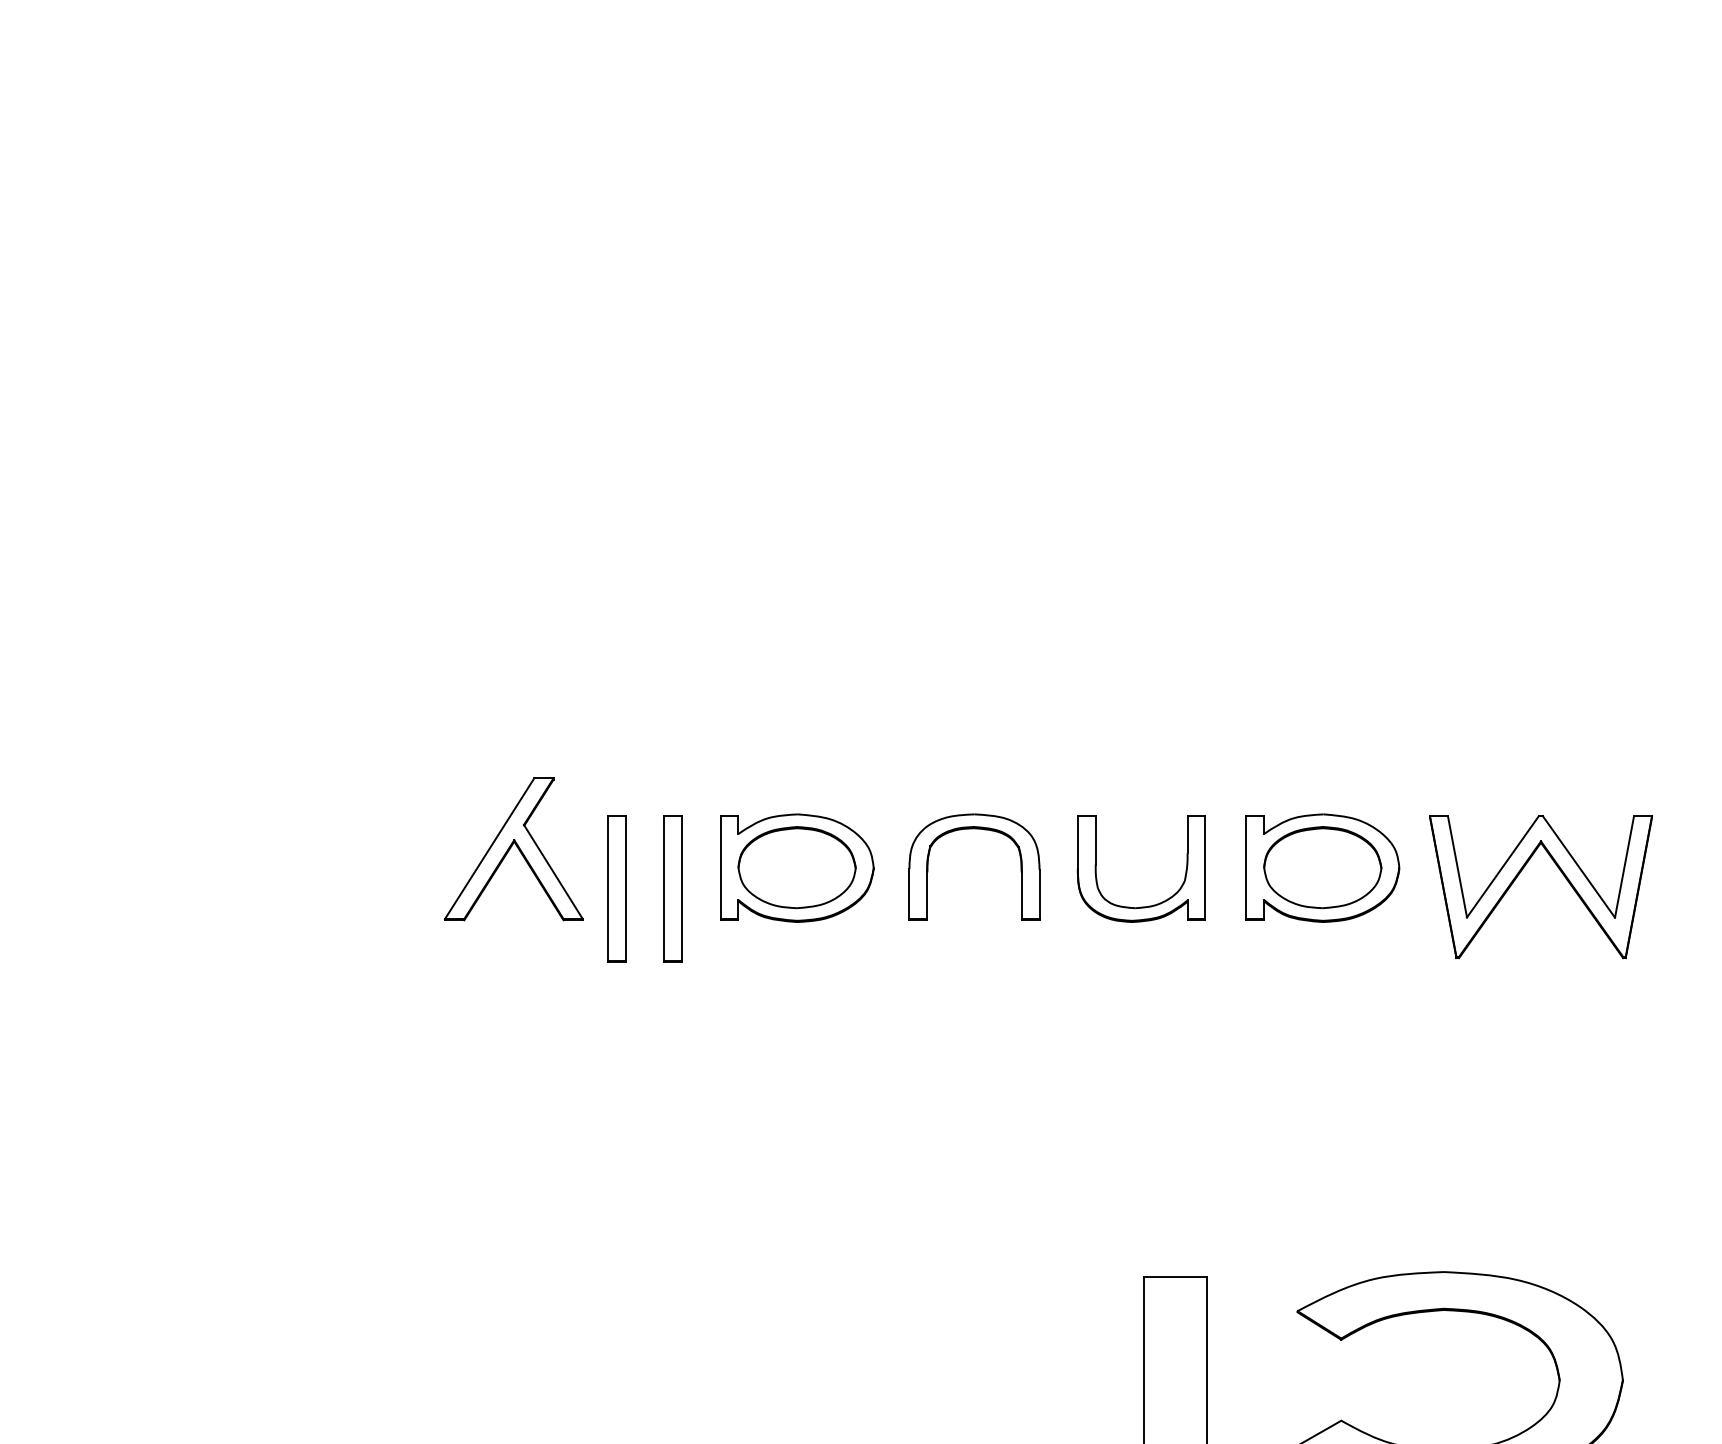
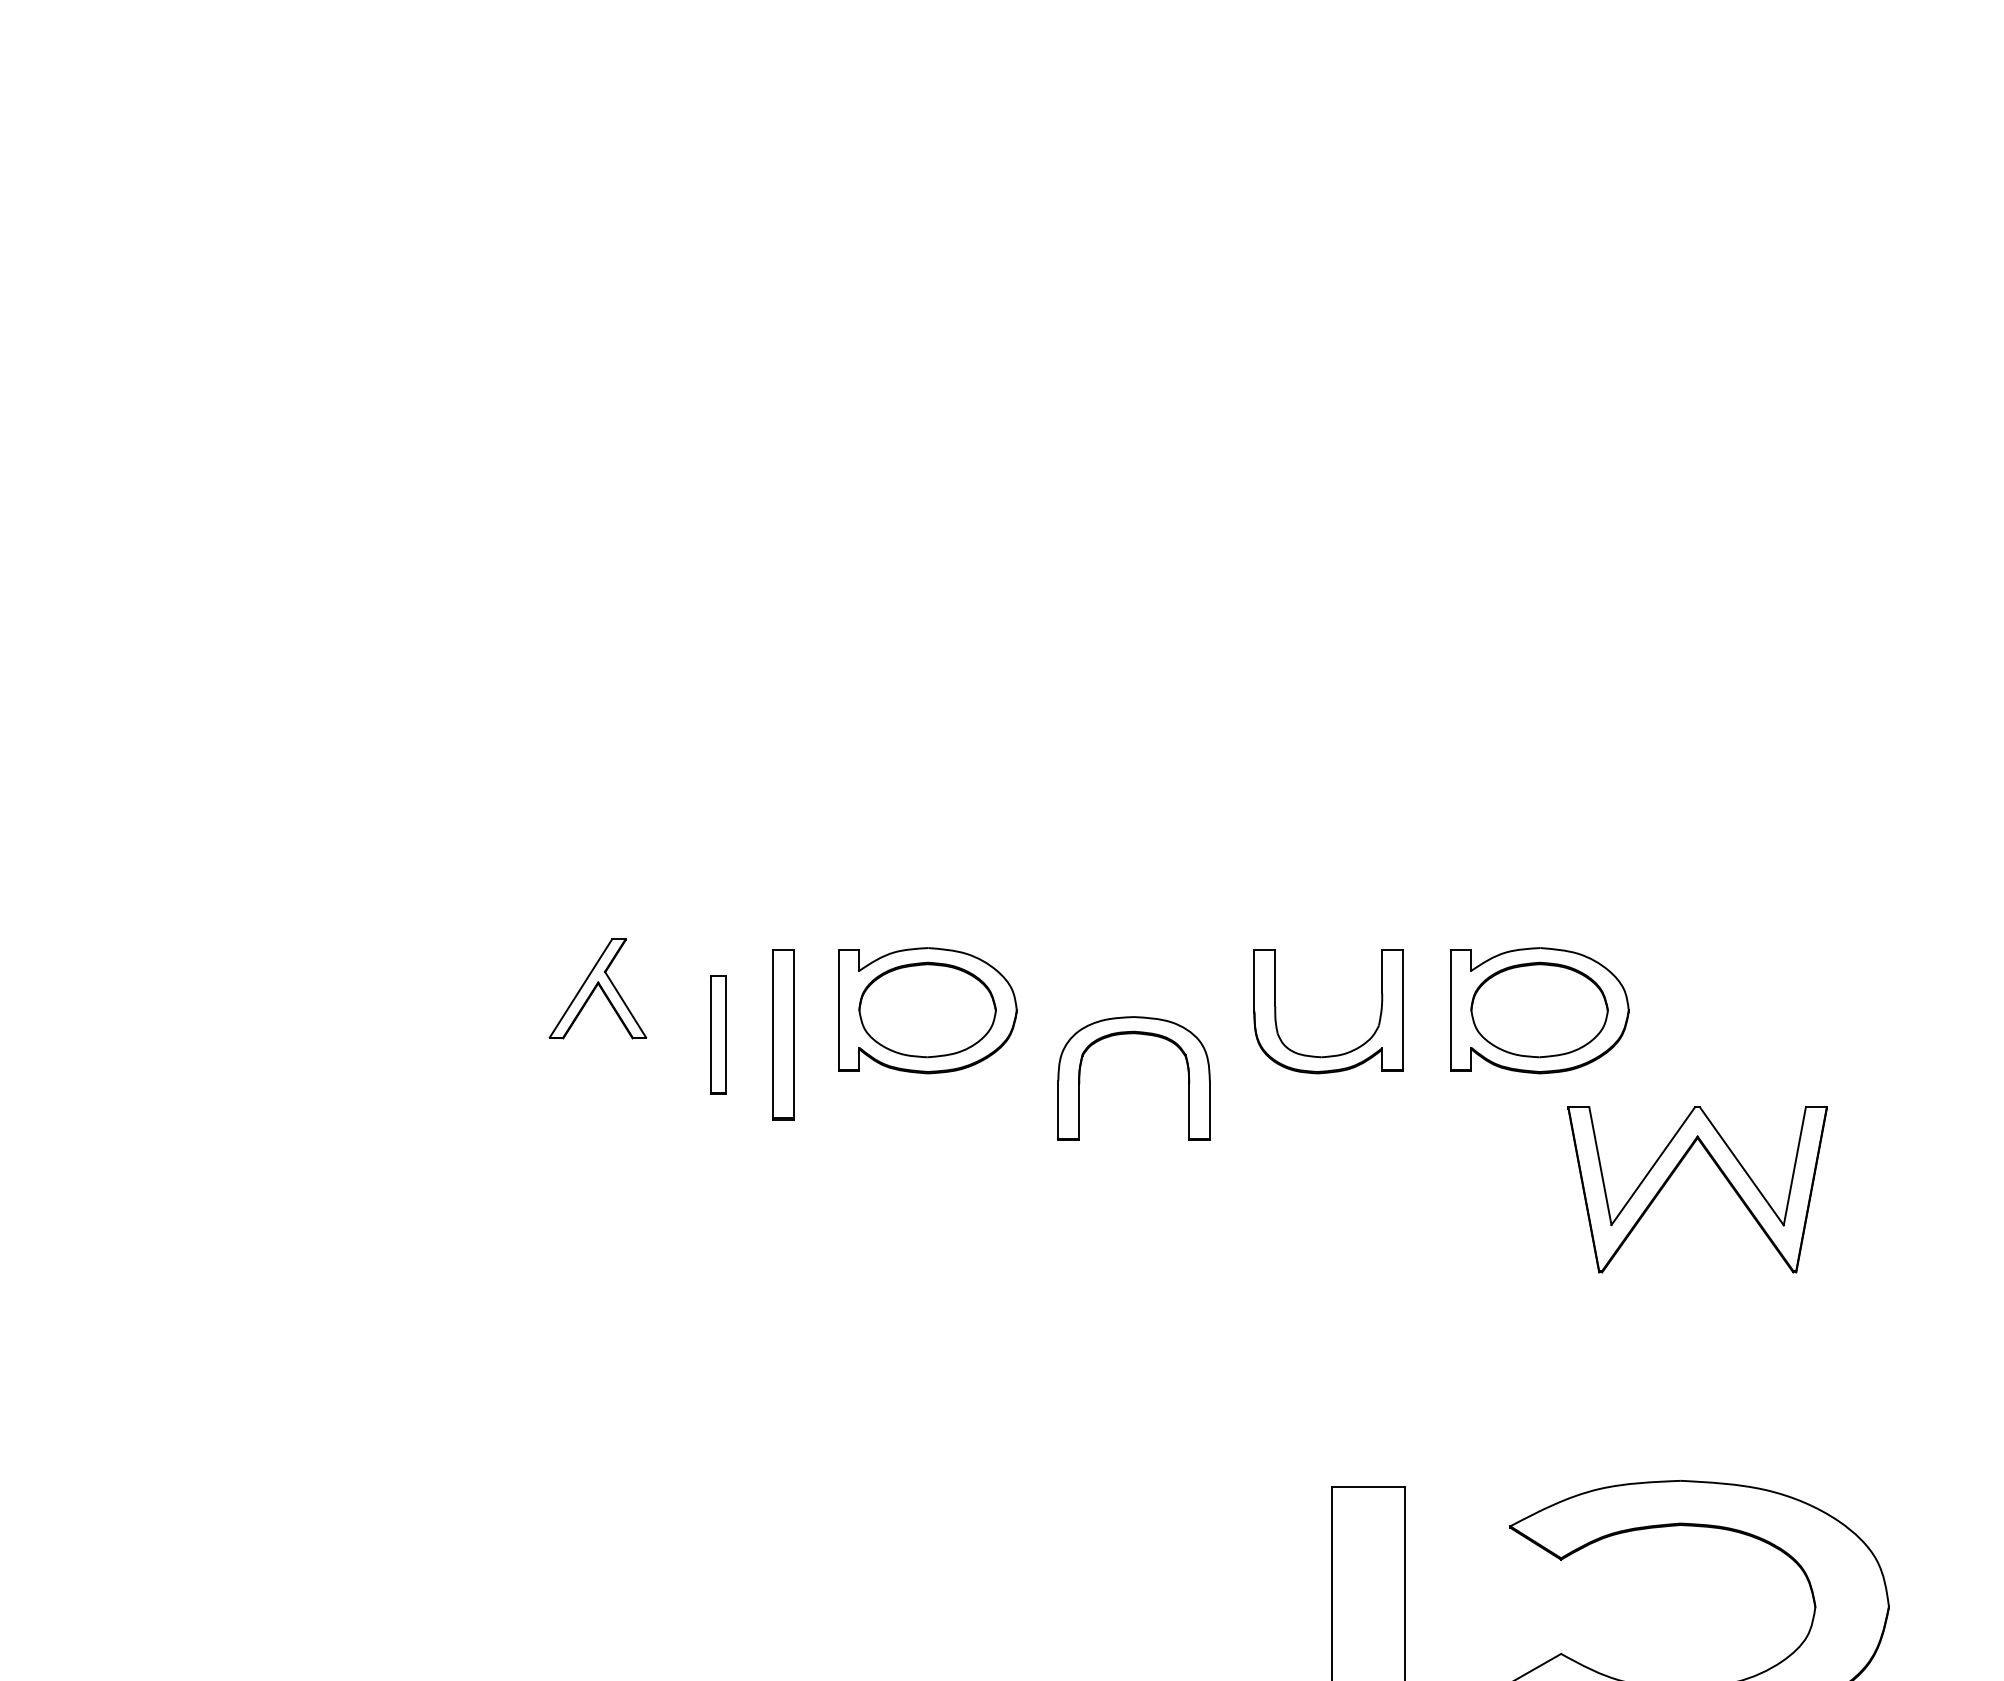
part: (973, 829) -> (1133, 1034), moved
part: (513, 849) -> (597, 988), size x0.6
part: (1521, 872) -> (1674, 1172), moved
part: (617, 888) -> (718, 1034), size x0.7

